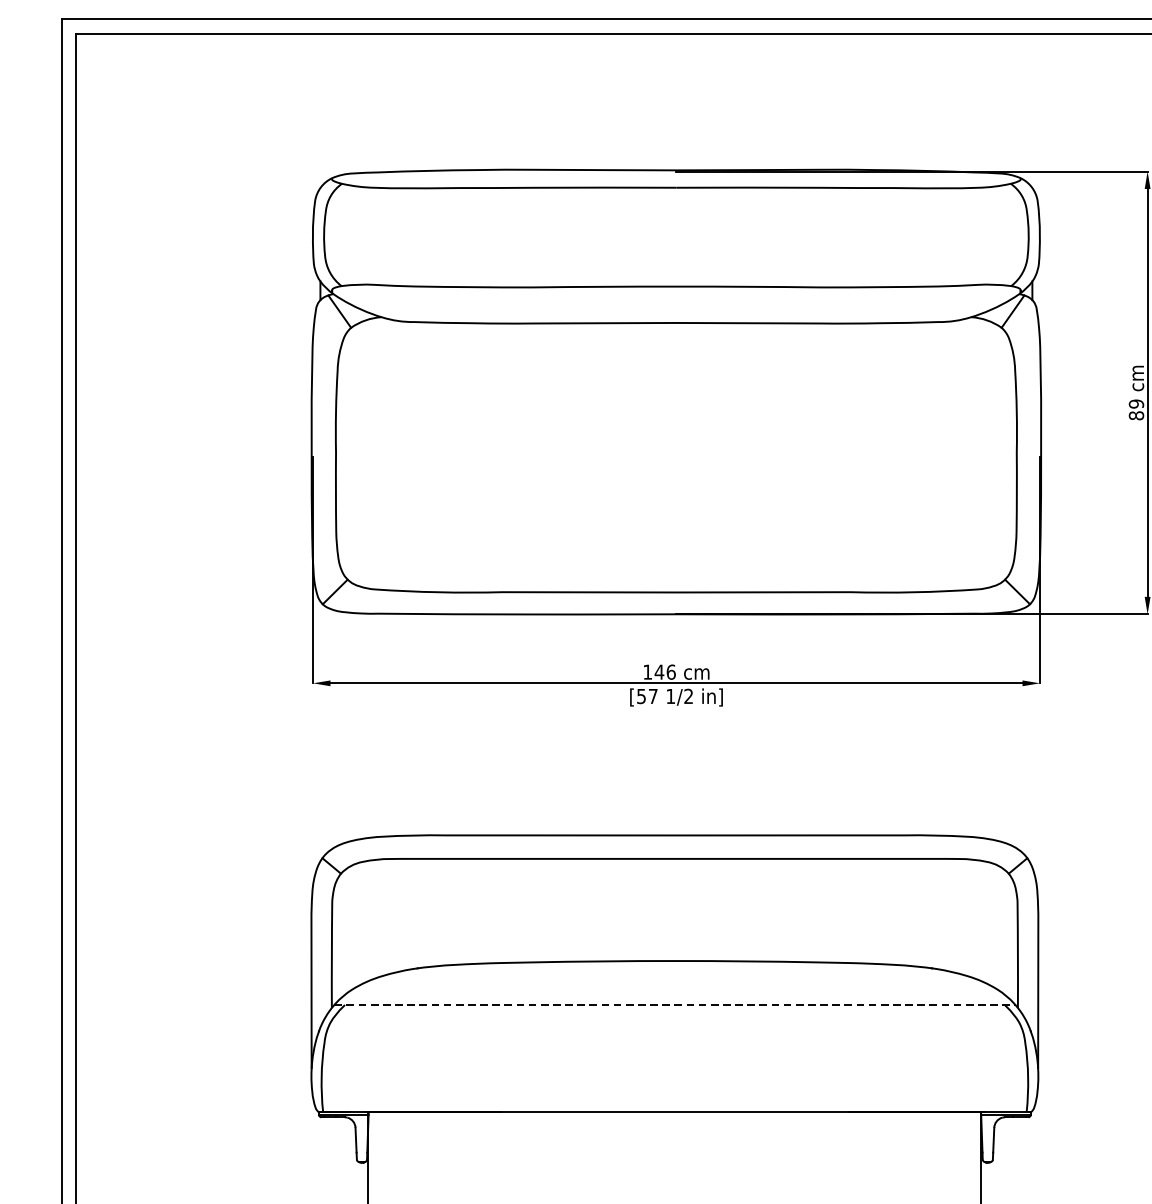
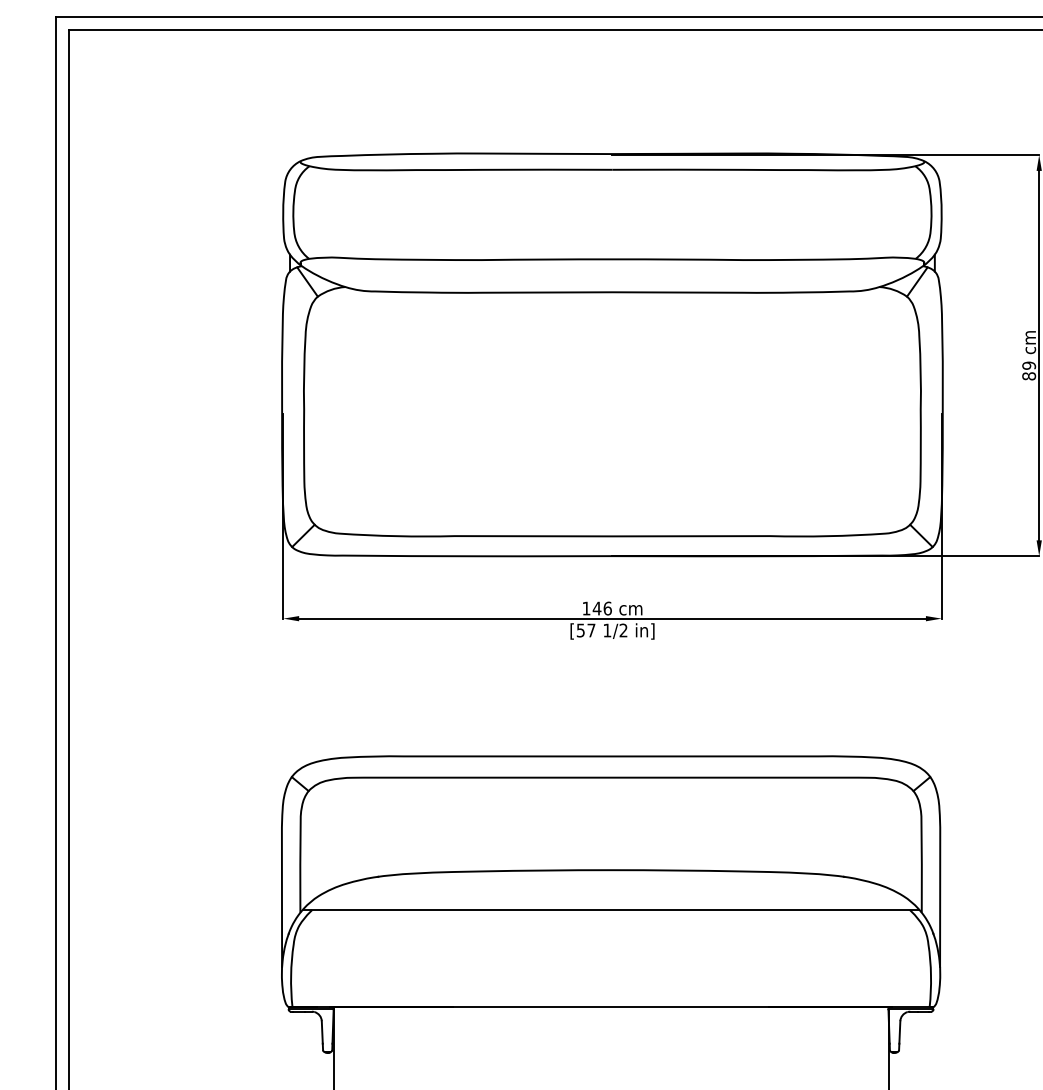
line: (675, 1005) -> (611, 910), dashed -> solid

